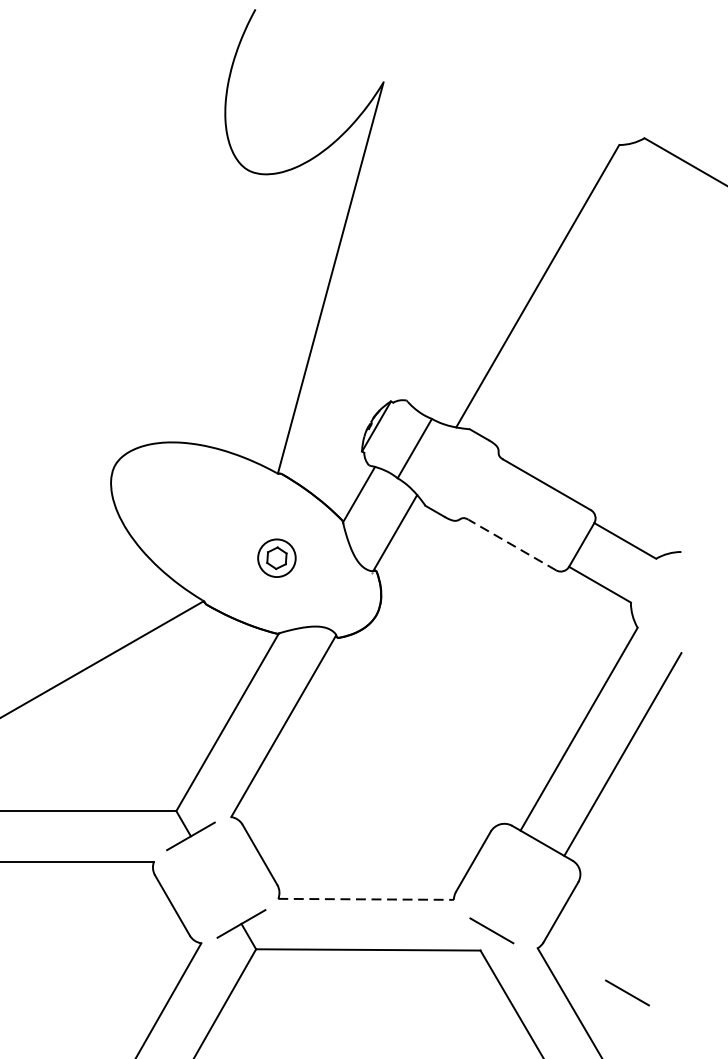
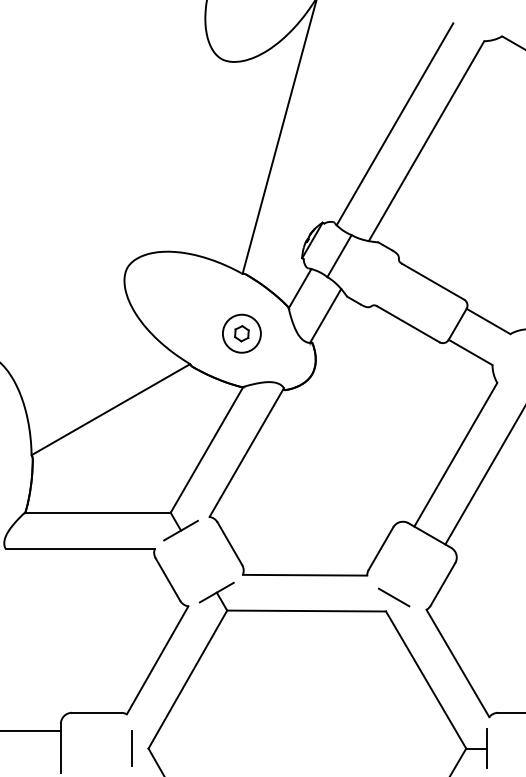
line: (492, 262) -> (394, 124), added
line: (512, 545) -> (408, 324), dashed -> solid
circle: (276, 557) -> (241, 333), size x1.43
line: (366, 899) -> (305, 575), dashed -> solid
line: (628, 992) -> (490, 641), removed

